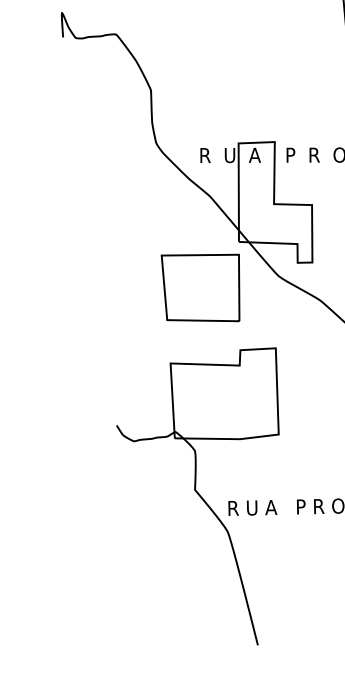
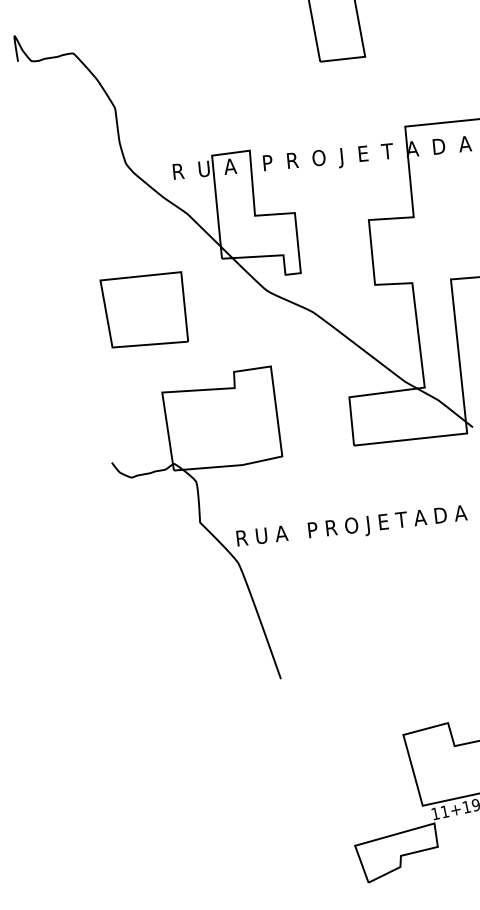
part: (199, 286) -> (143, 309), moved

